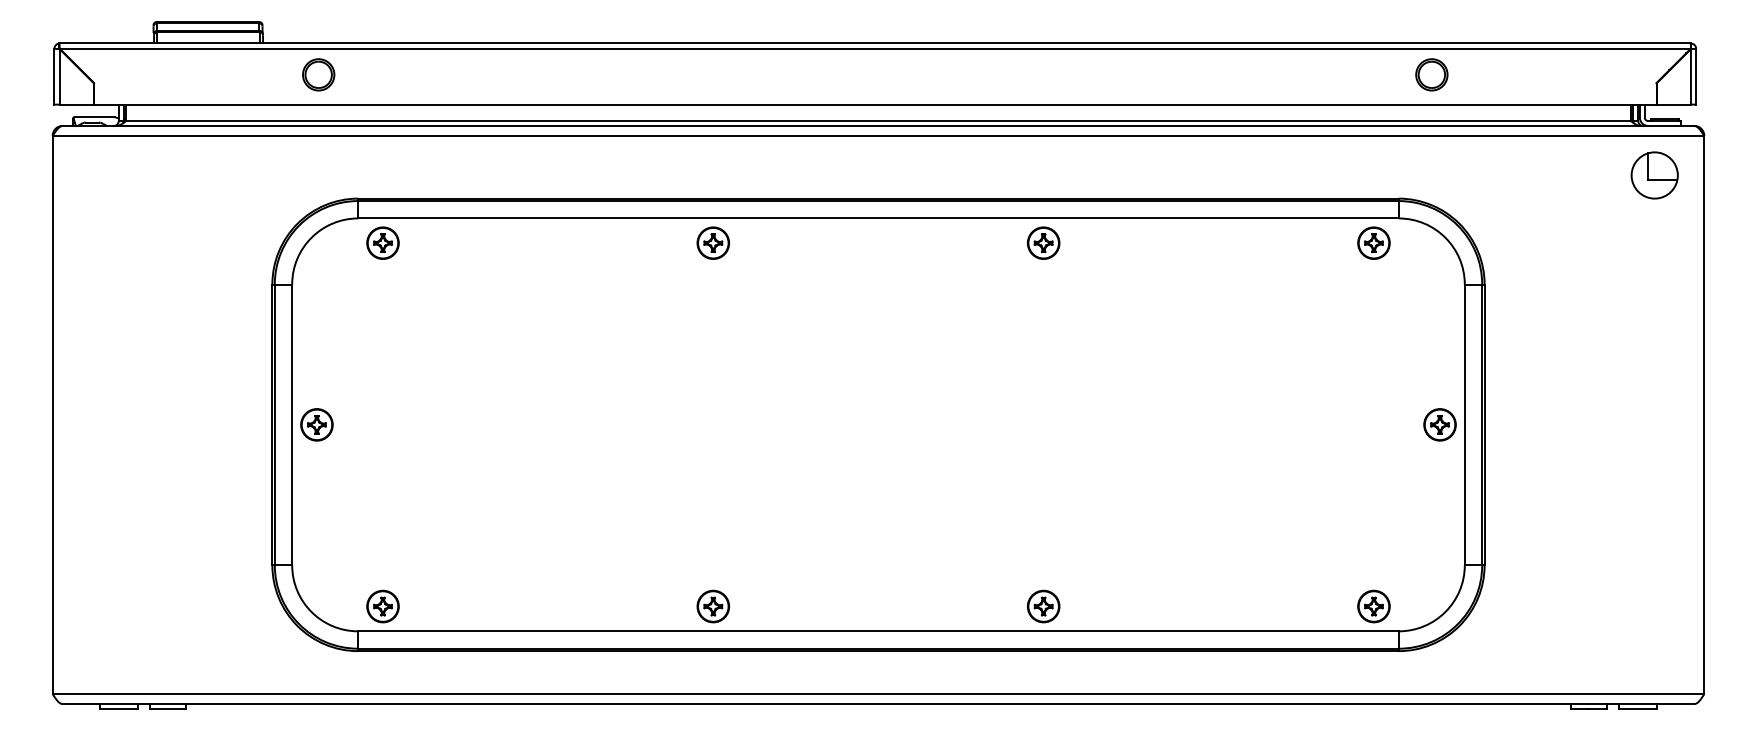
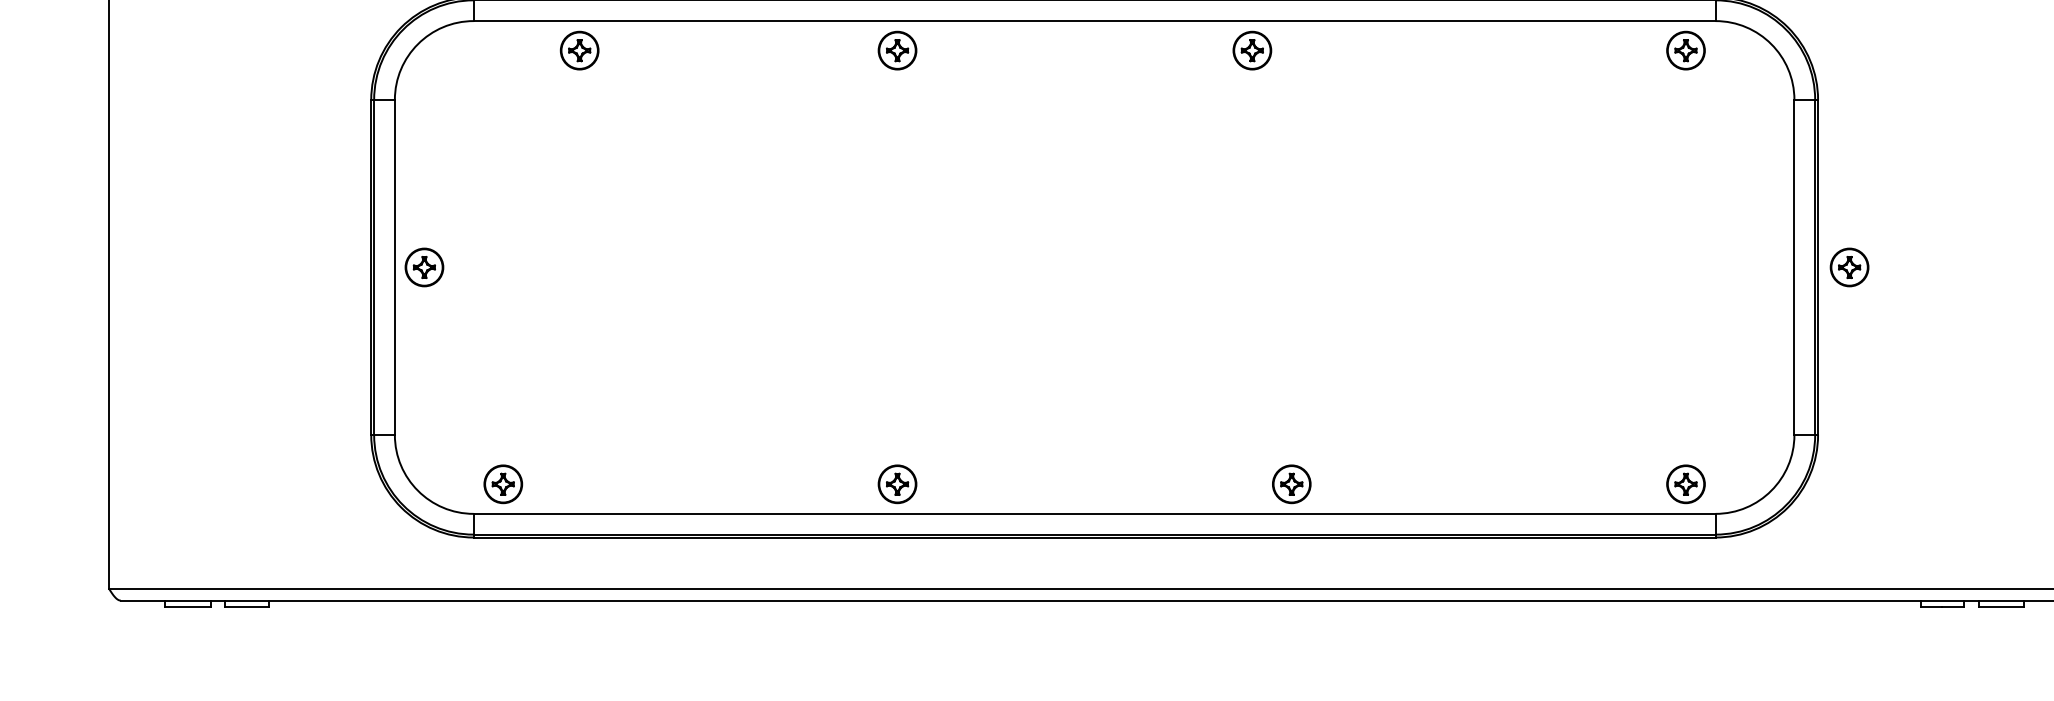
part: (382, 242) -> (579, 49), moved
part: (1043, 242) -> (1252, 49), moved
part: (1439, 424) -> (1848, 267), moved

